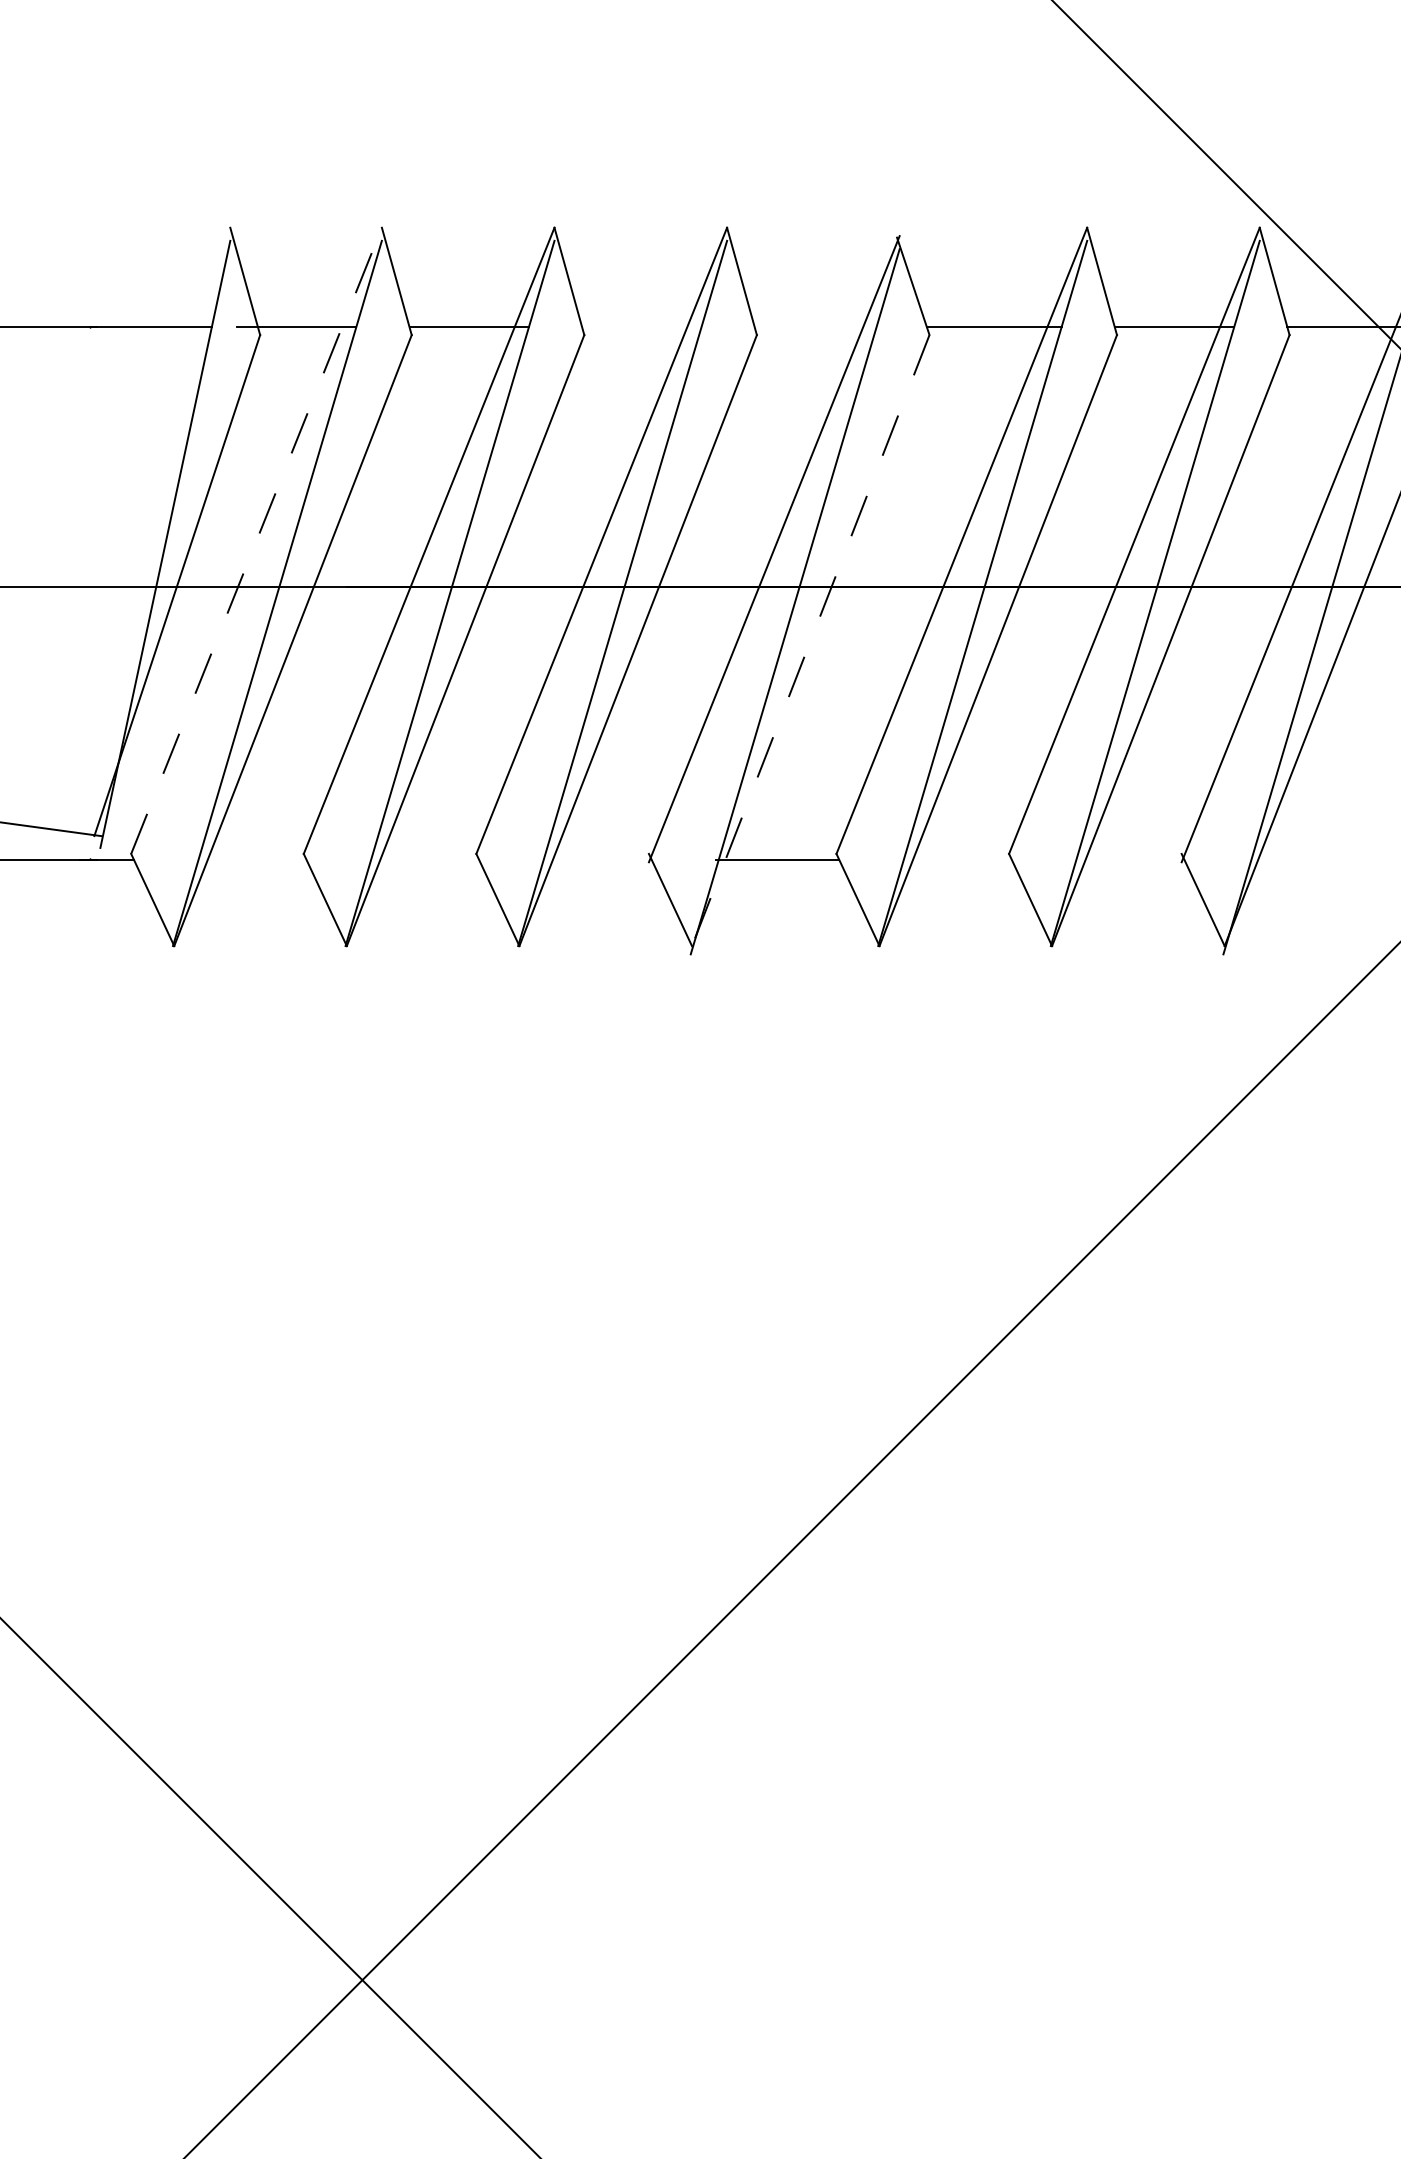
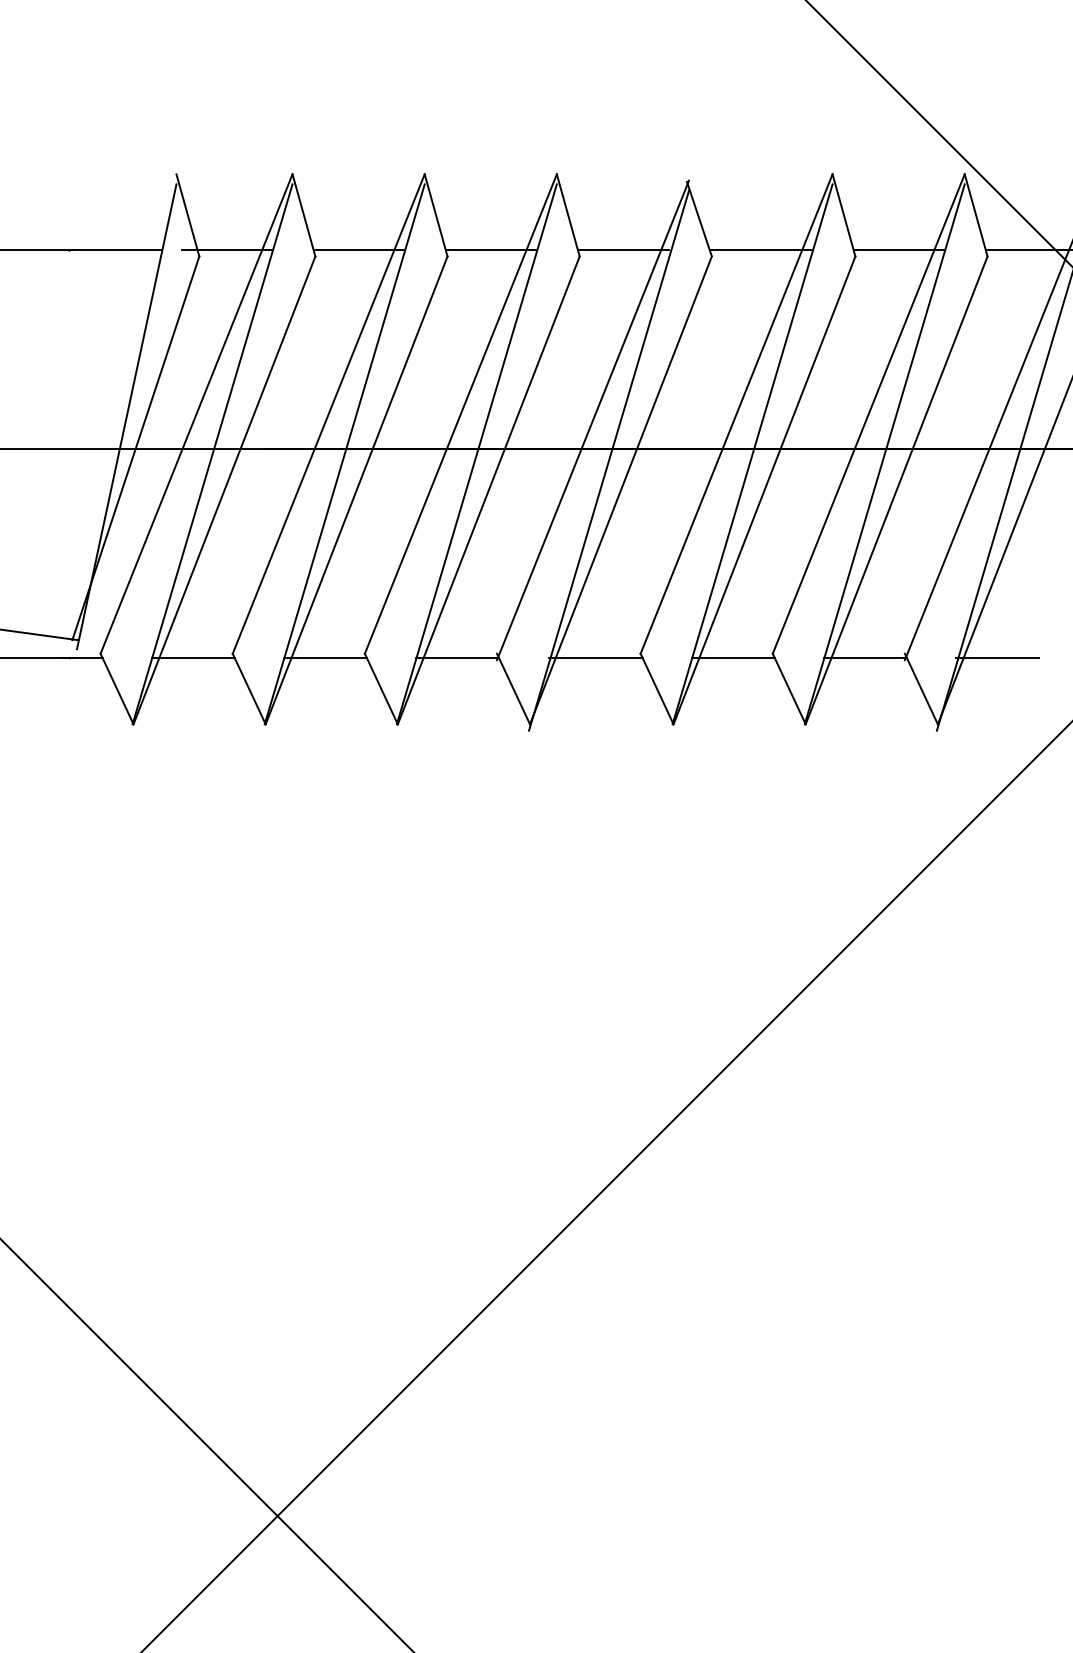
line: (641, 327) -> (491, 250), added
line: (814, 327) -> (623, 250), added
line: (256, 540) -> (196, 413), dashed -> solid
line: (810, 640) -> (620, 490), dashed -> solid
line: (252, 859) -> (193, 658), added
line: (425, 859) -> (325, 658), added
line: (597, 859) -> (457, 658), added
line: (957, 859) -> (733, 658), added
line: (1130, 859) -> (865, 658), added
line: (1302, 859) -> (997, 658), added

